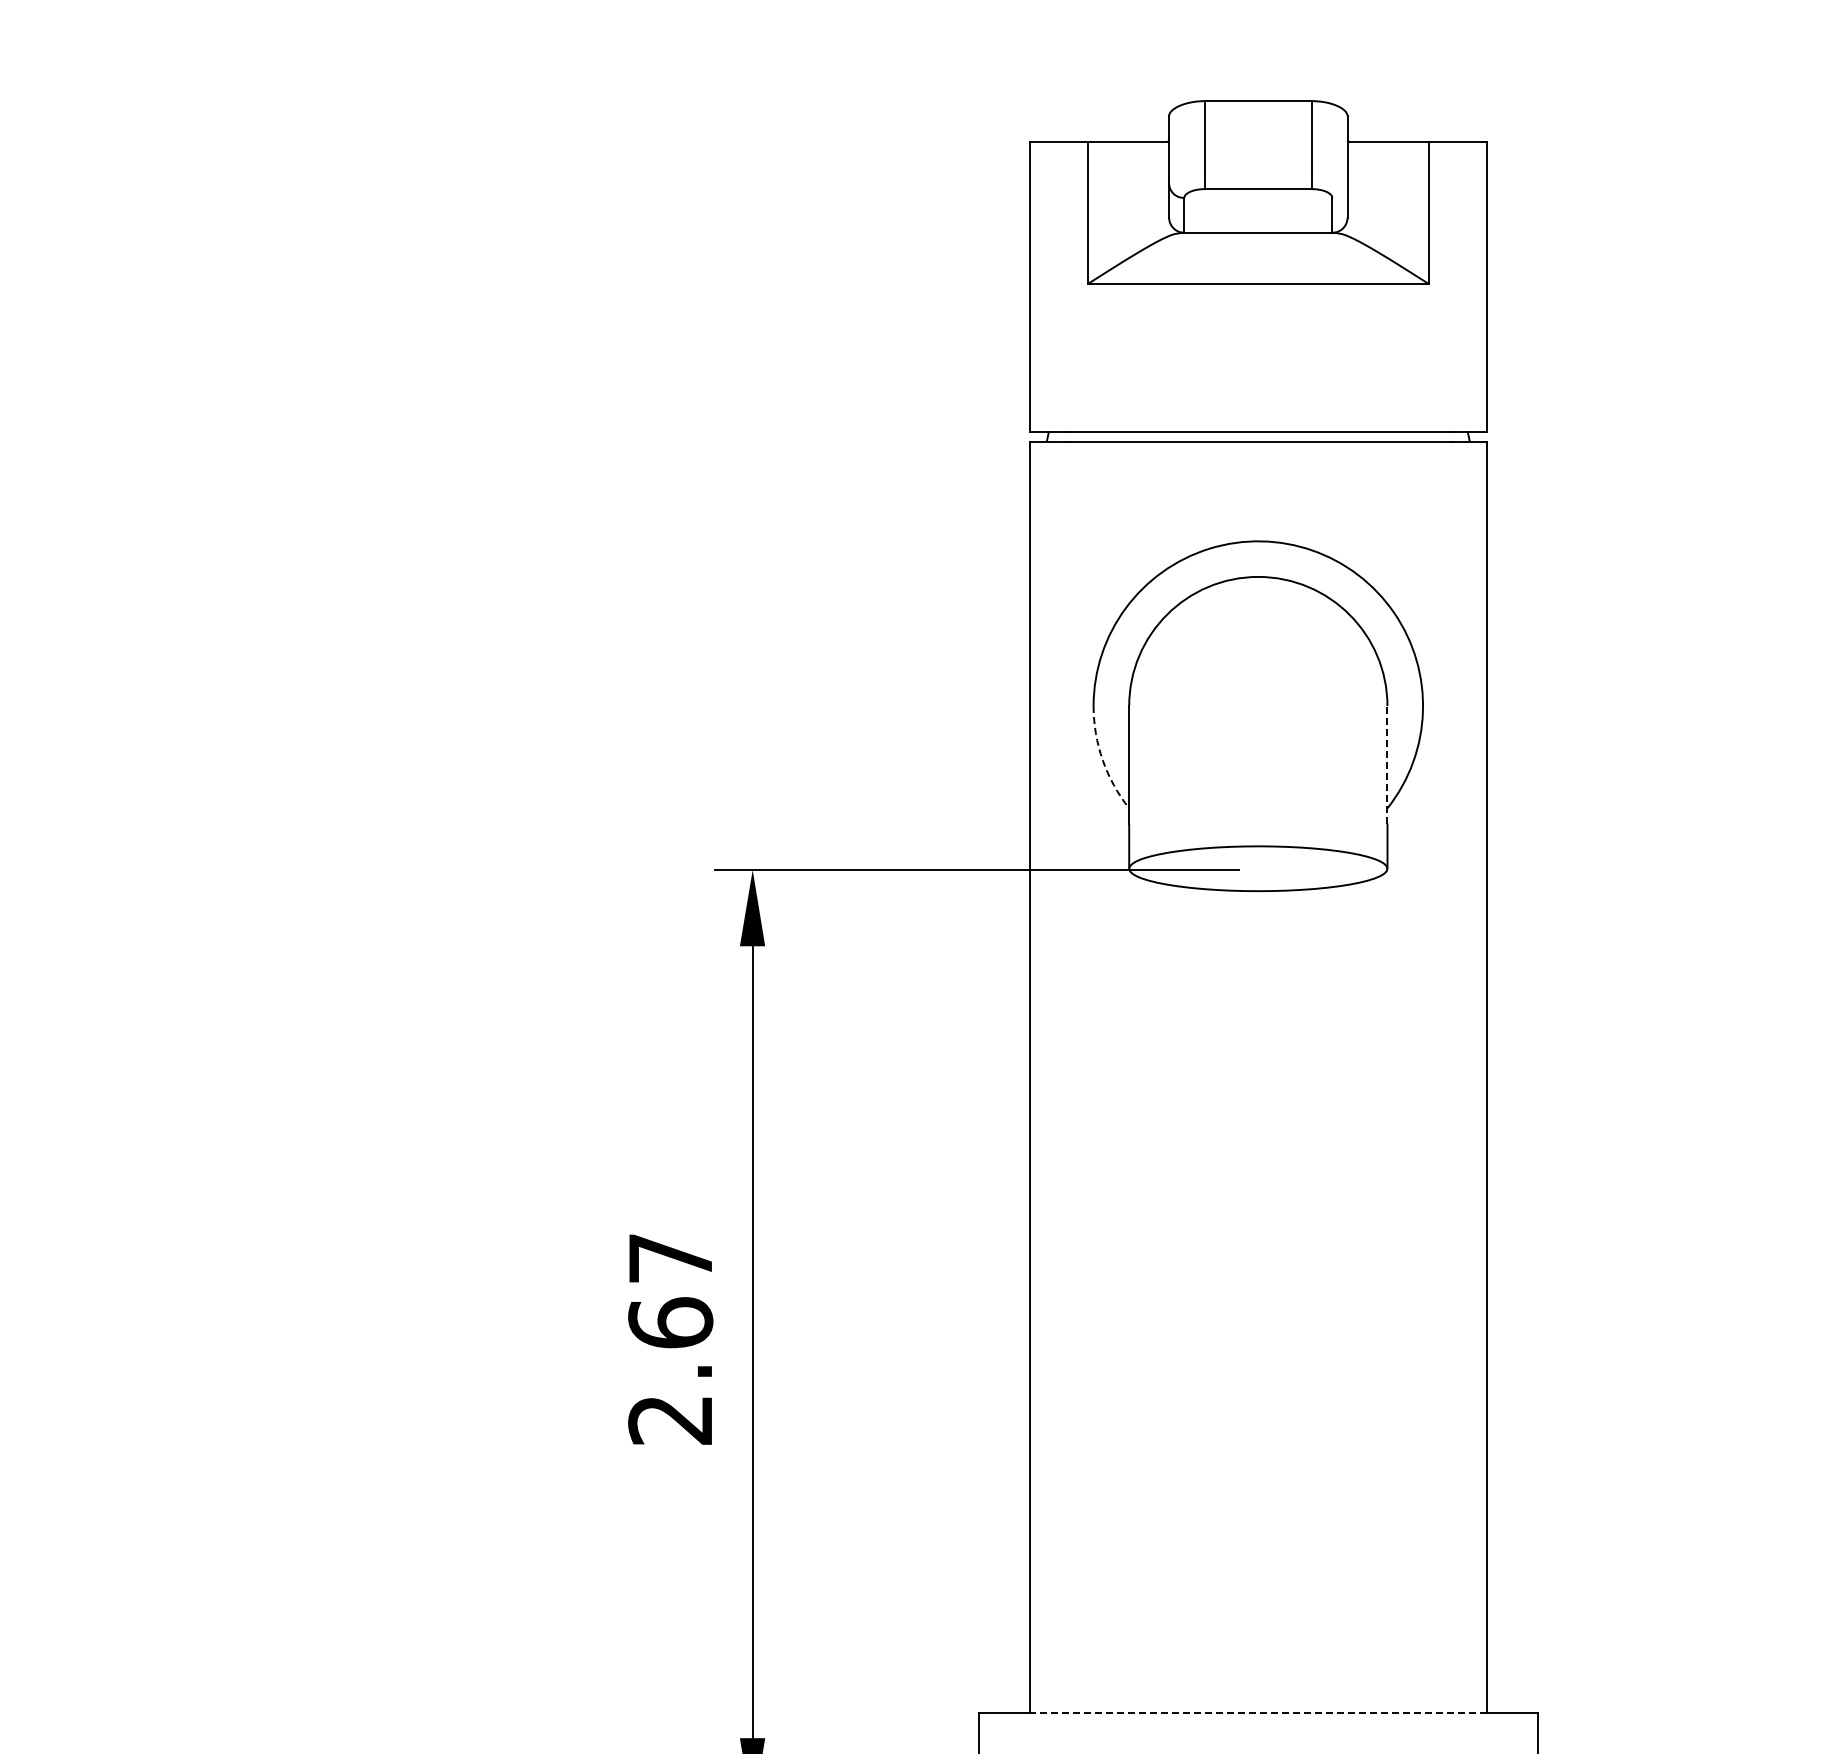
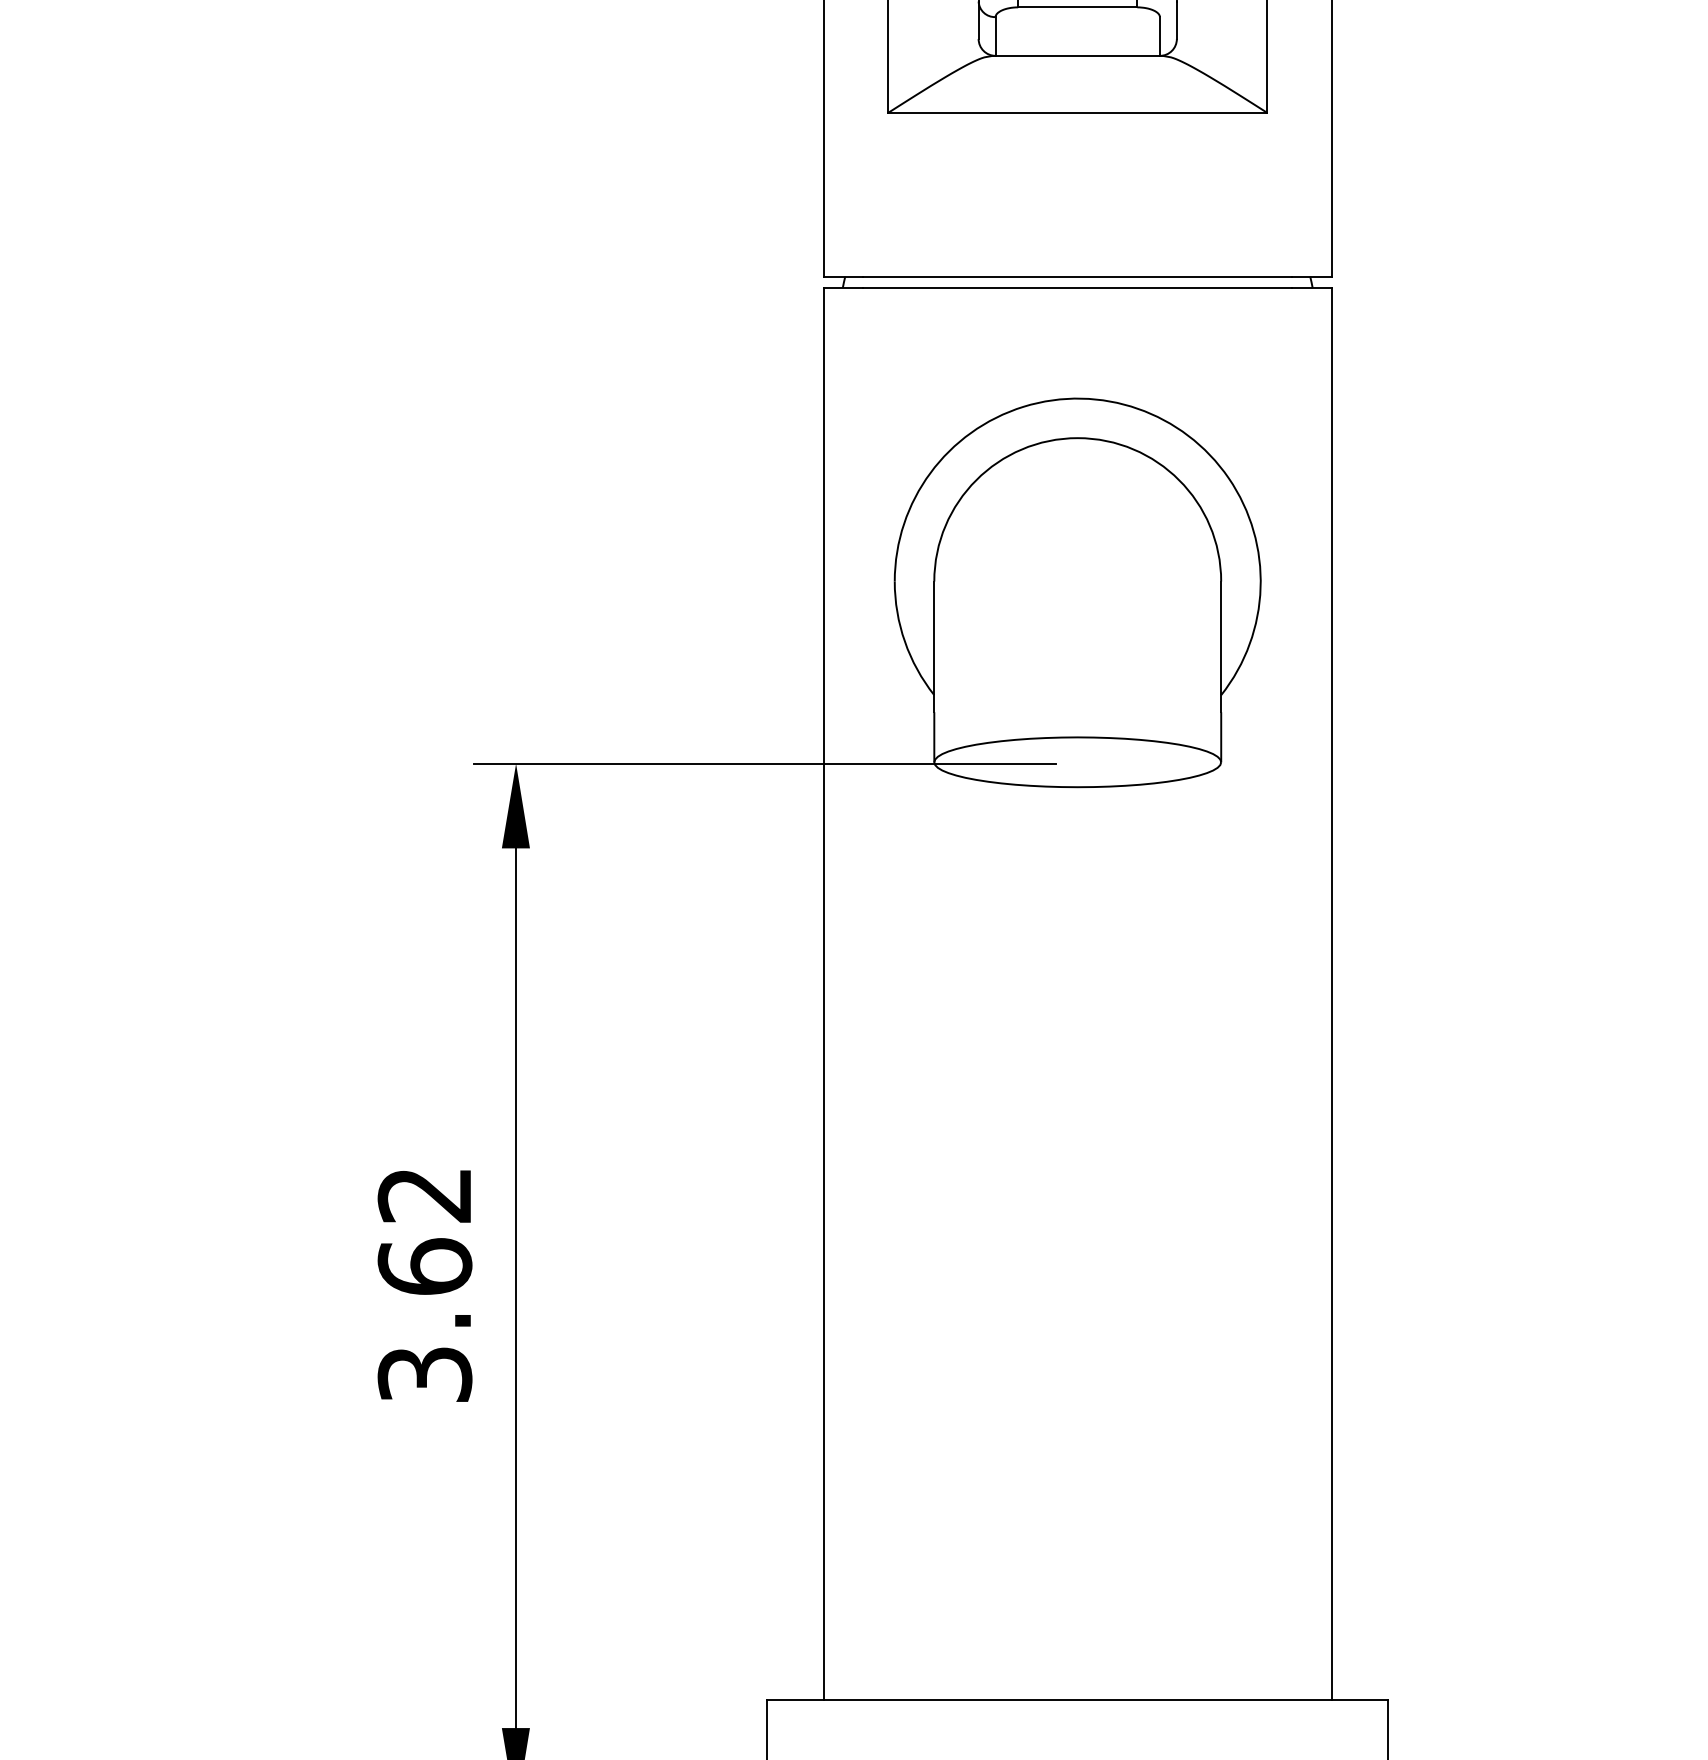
arc: (1102, 760) -> (904, 642), dashed -> solid
line: (1387, 764) -> (1221, 646), dashed -> solid
text: (670, 1339) -> (424, 1285), 2.67 -> 3.62
line: (1258, 1712) -> (1077, 1699), dashed -> solid

